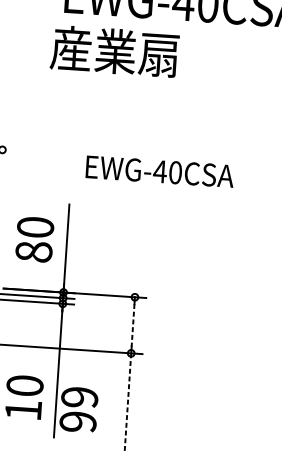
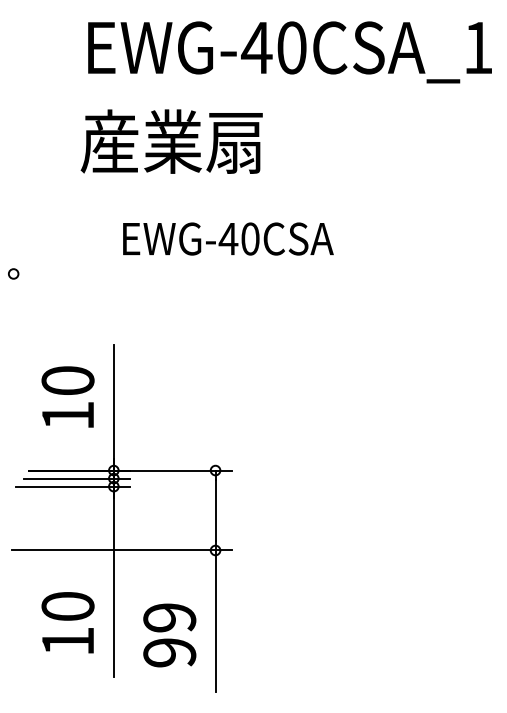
text: (114, 51) -> (171, 141), moved
text: (160, 171) -> (228, 238), moved
text: (33, 251) -> (67, 415), 80 -> 10
line: (132, 326) -> (215, 511), dashed -> solid
line: (127, 403) -> (215, 621), dashed -> solid
text: (78, 409) -> (169, 635), moved

